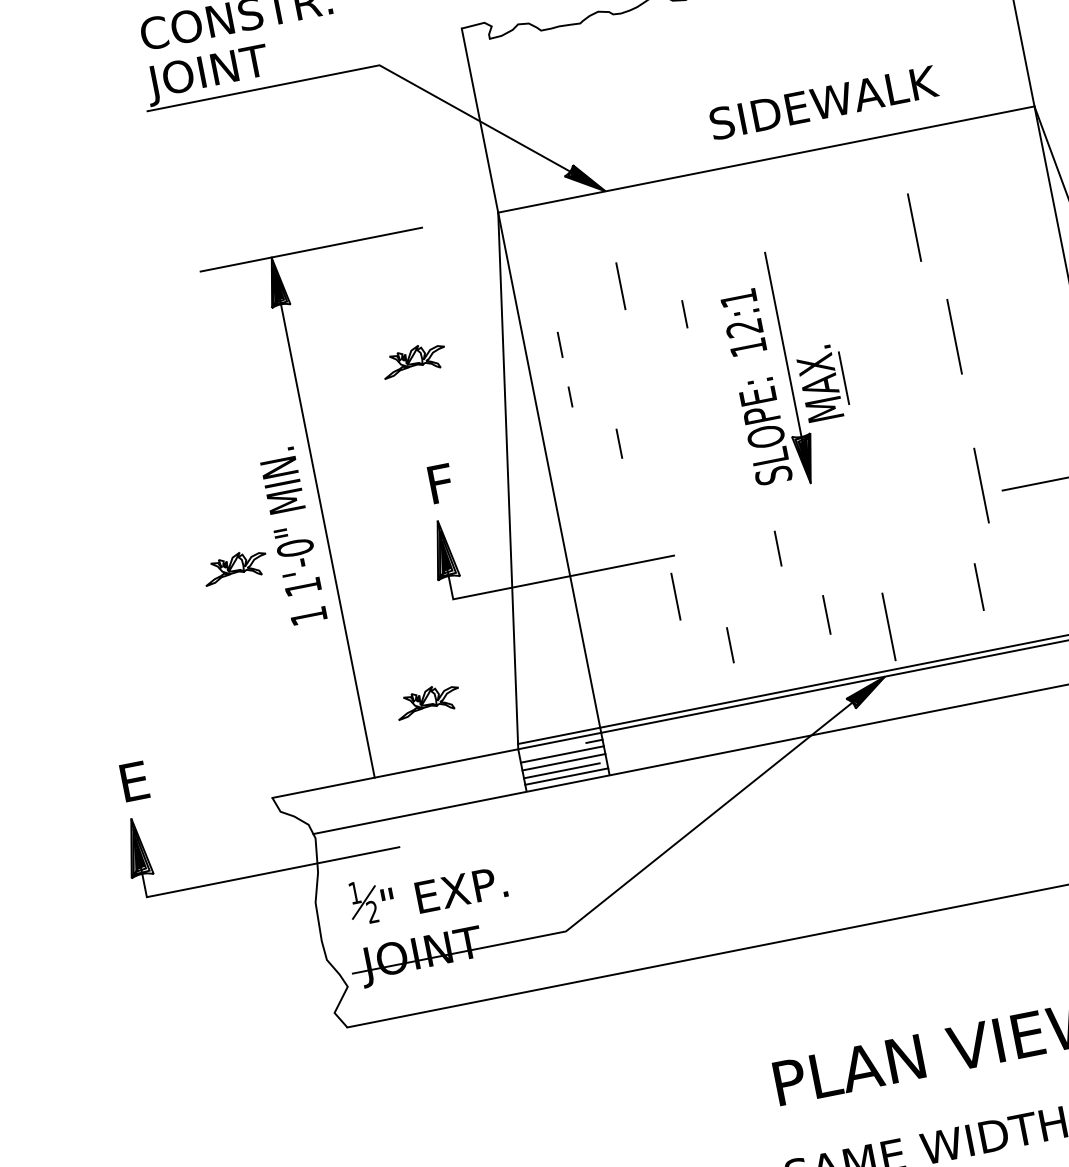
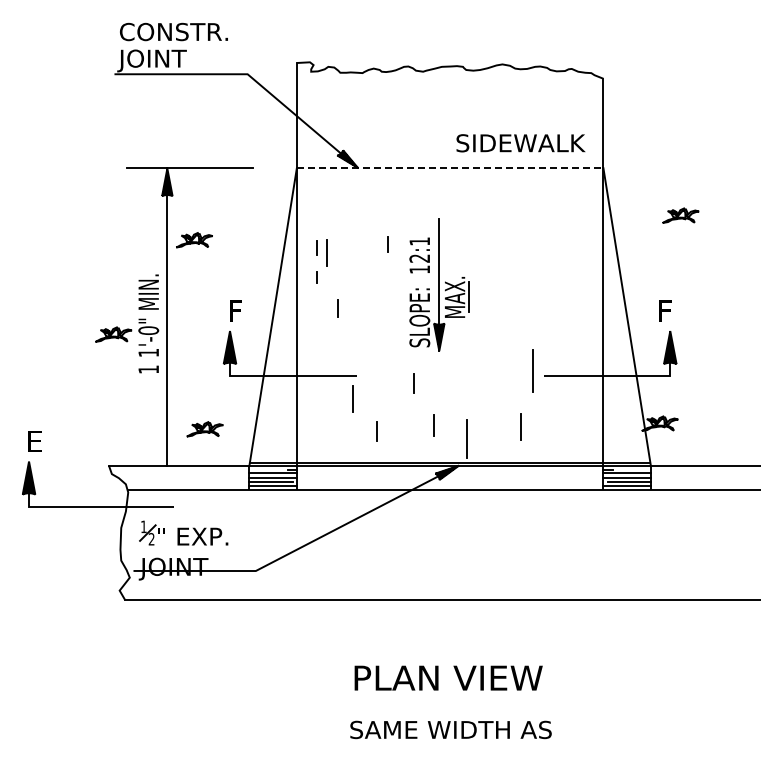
text: (823, 103) -> (520, 143), moved
line: (767, 159) -> (450, 168), solid -> dashed
line: (914, 226) -> (524, 221), removed
line: (619, 285) -> (326, 252), moved
line: (954, 337) -> (534, 286), removed
curve: (412, 361) -> (193, 240), moved

